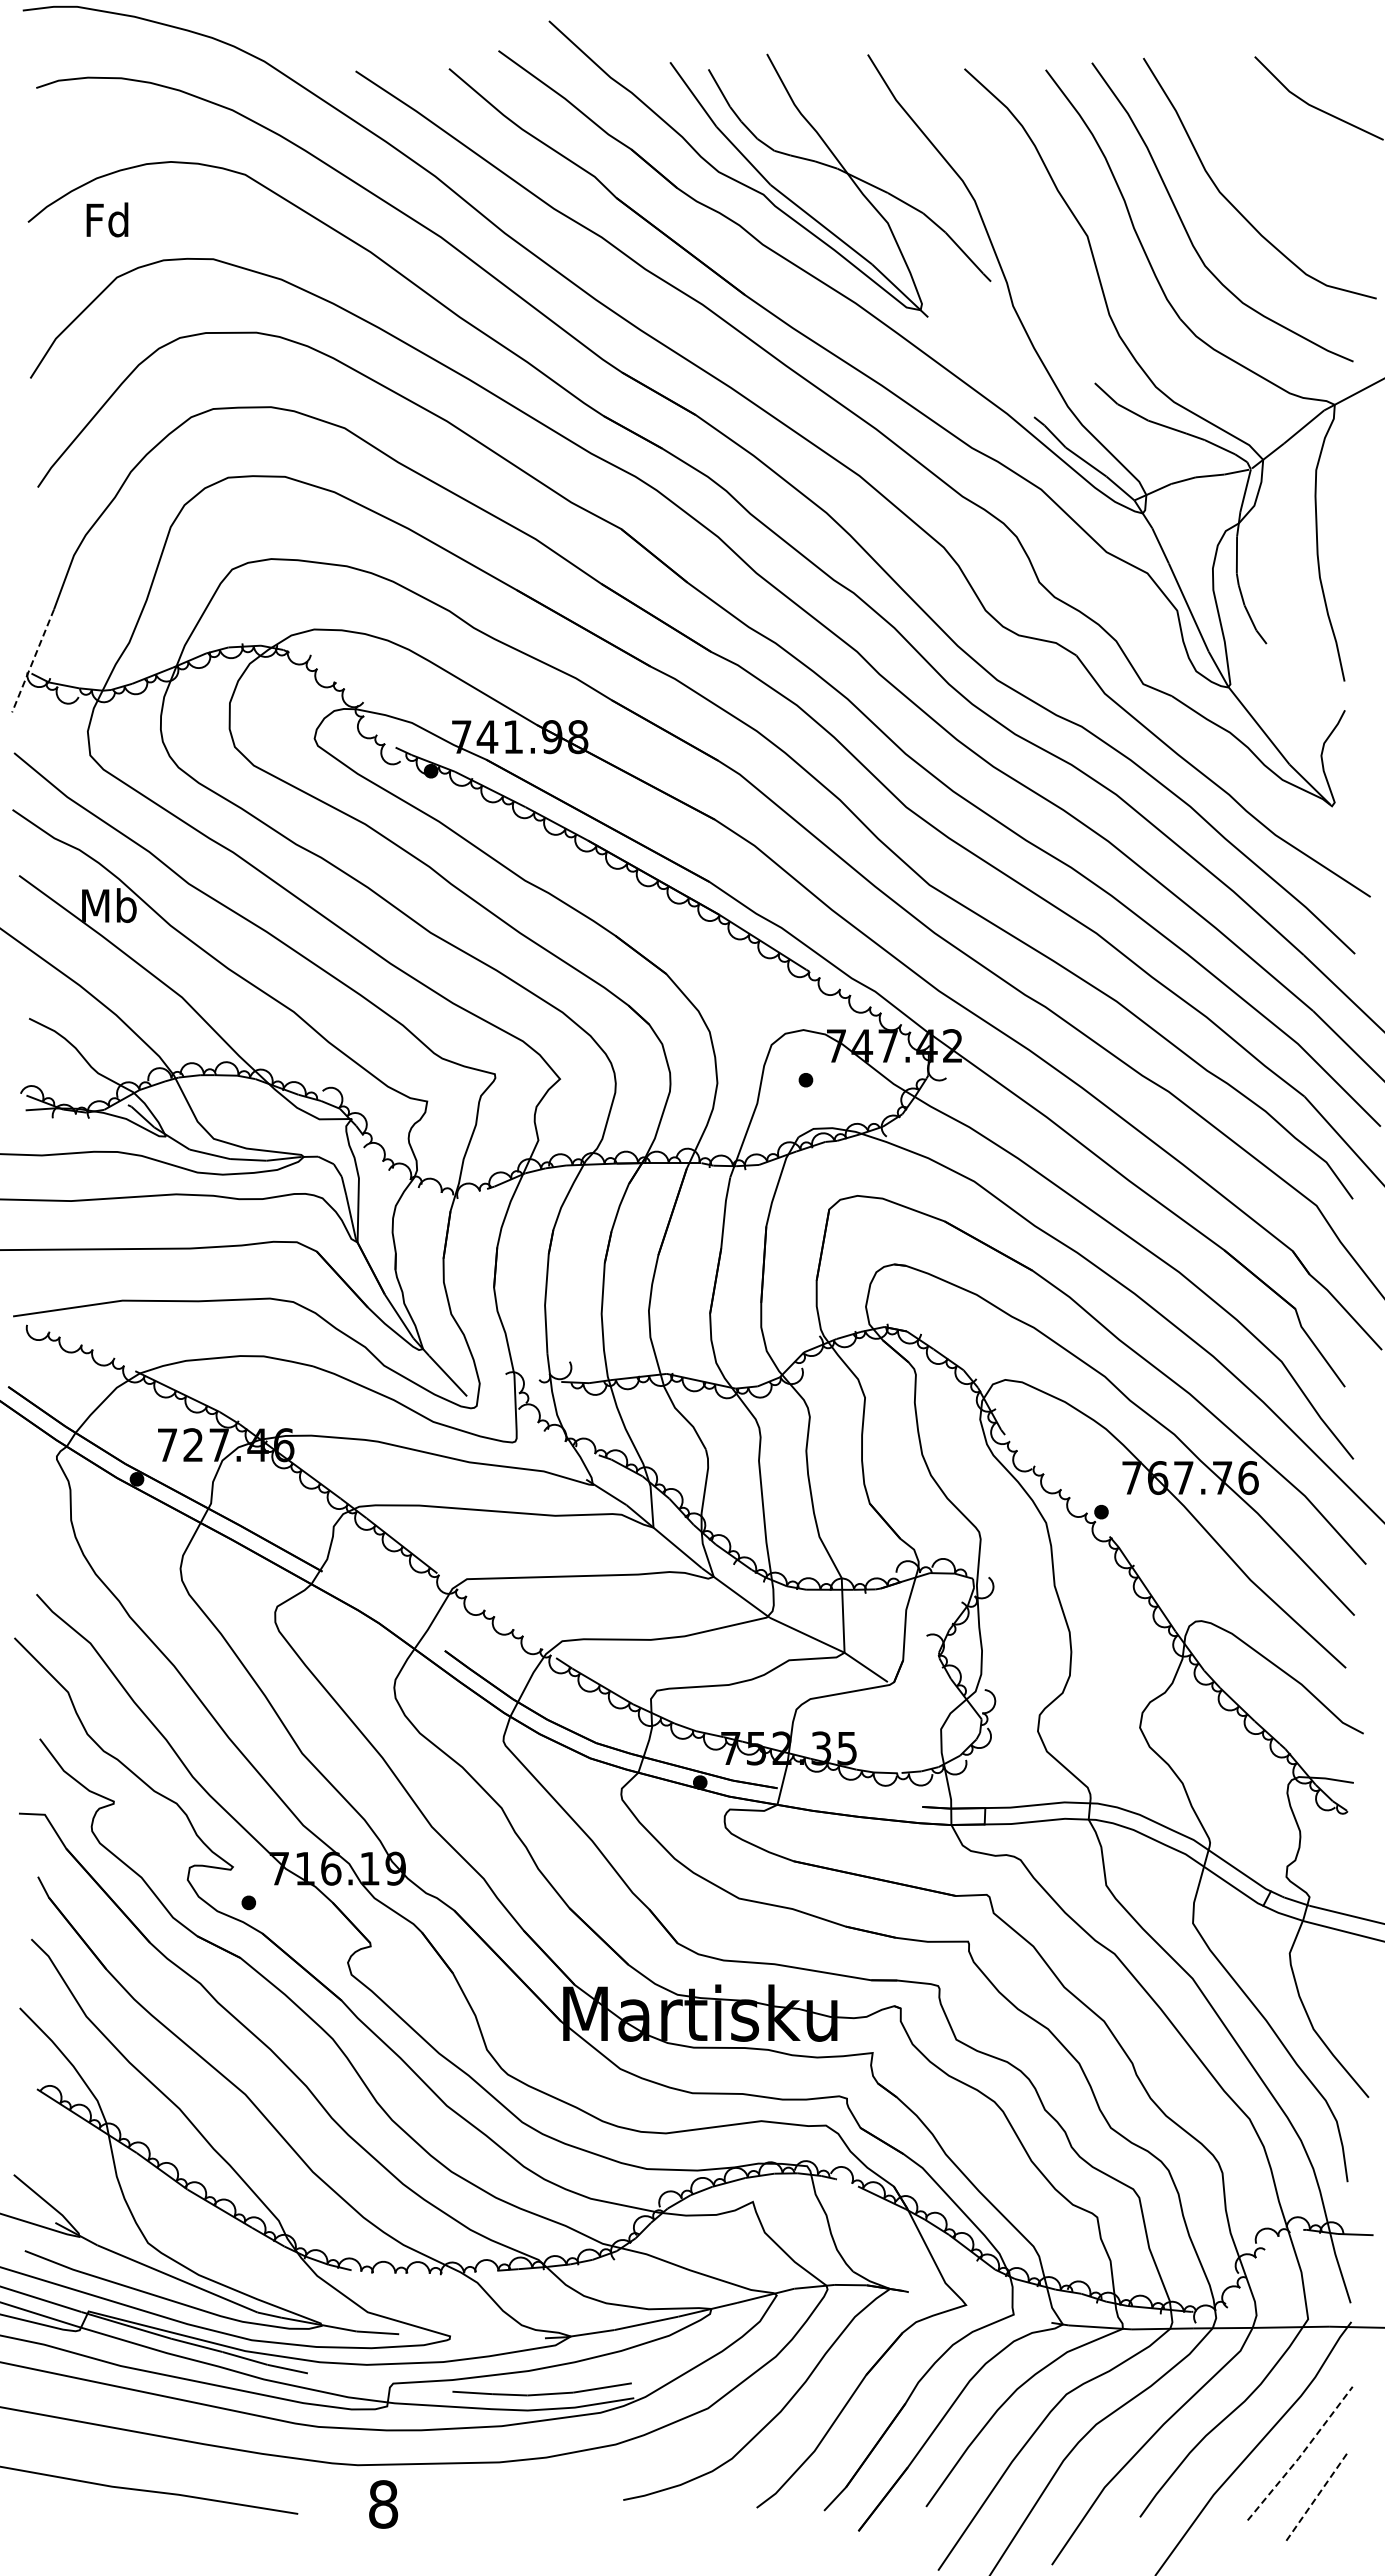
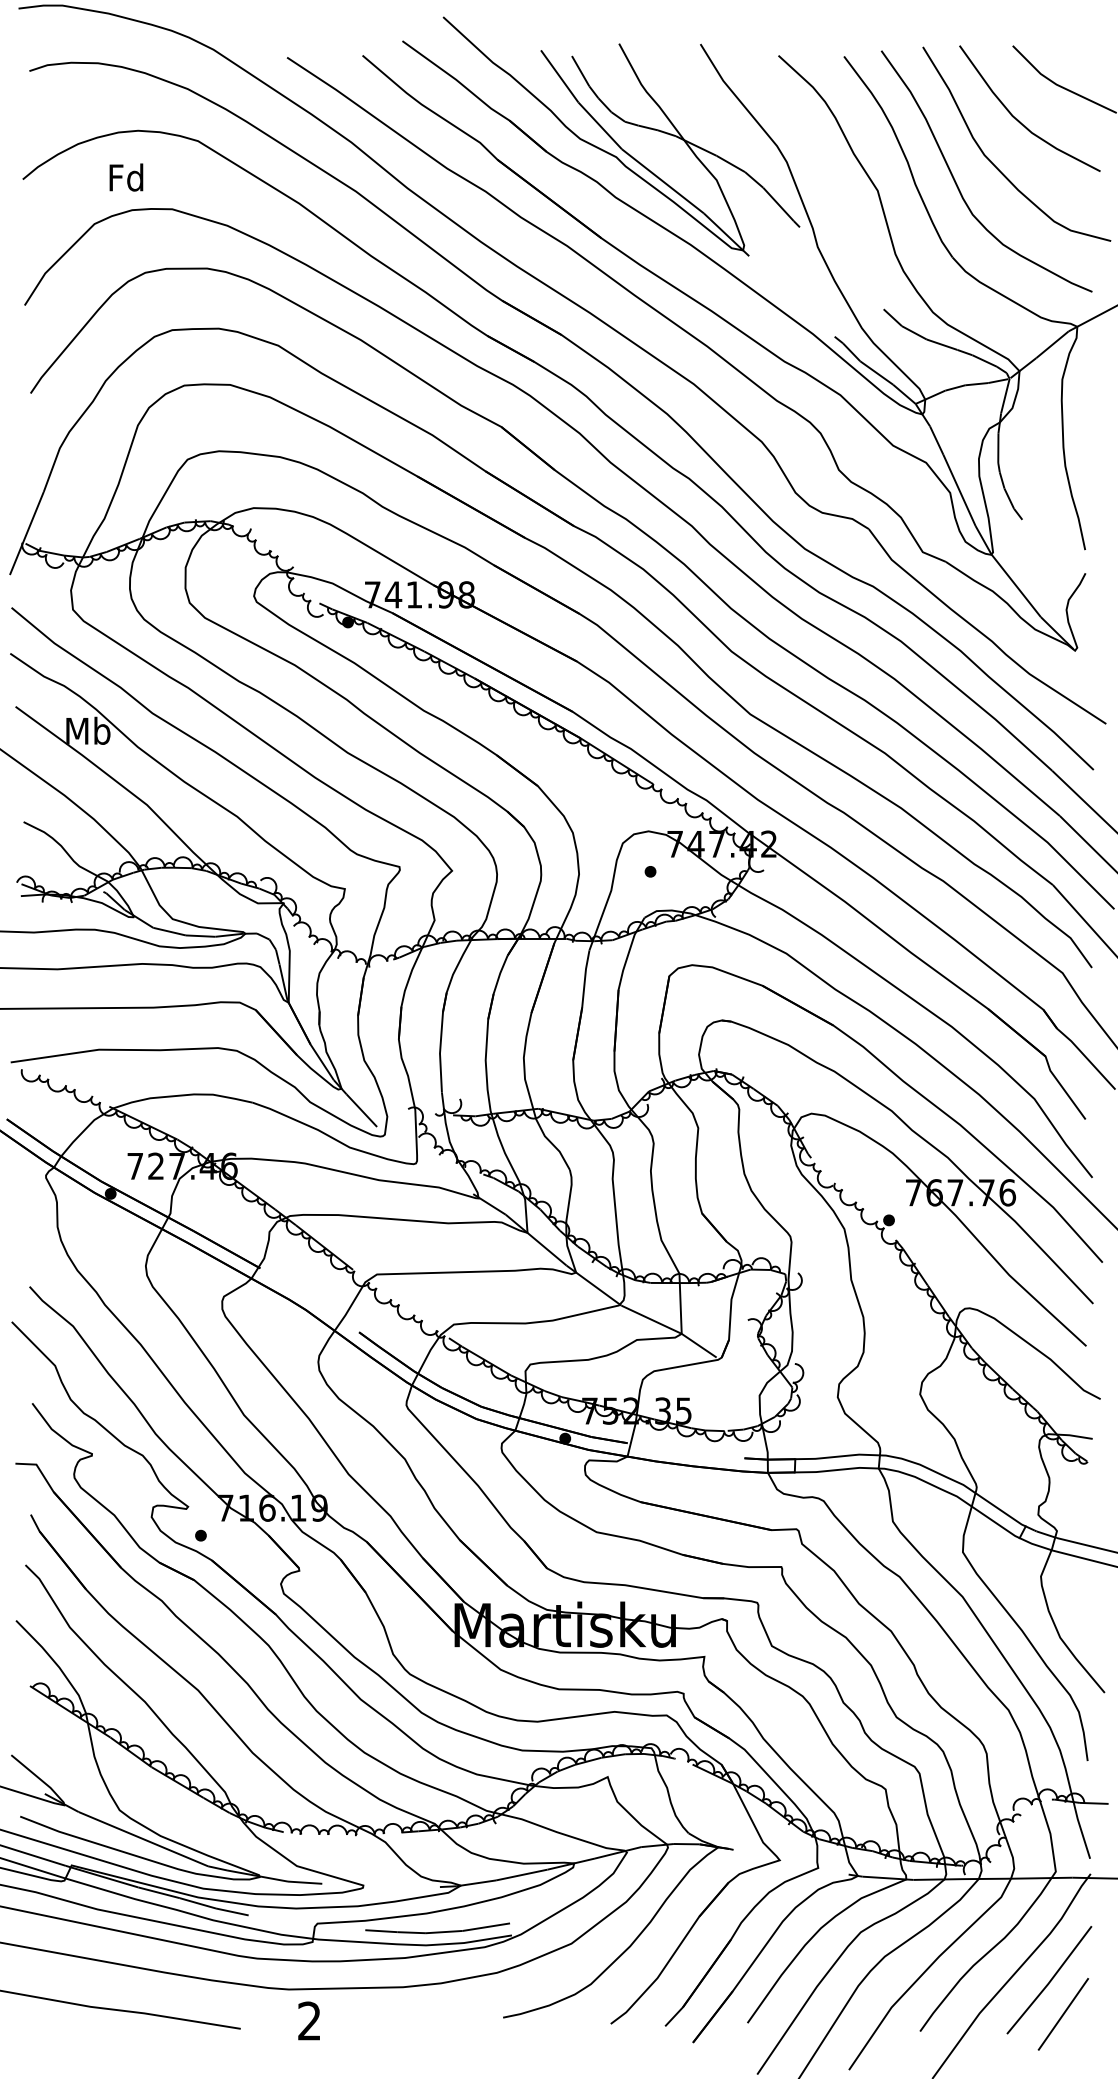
curve: (1265, 151) -> (1021, 122), added
text: (107, 219) -> (126, 177), moved
line: (33, 660) -> (27, 533), dashed -> solid
line: (1301, 2455) -> (1050, 1981), dashed -> solid
line: (1317, 2496) -> (1063, 2014), dashed -> solid
text: (383, 2504) -> (309, 2021), 8 -> 2

